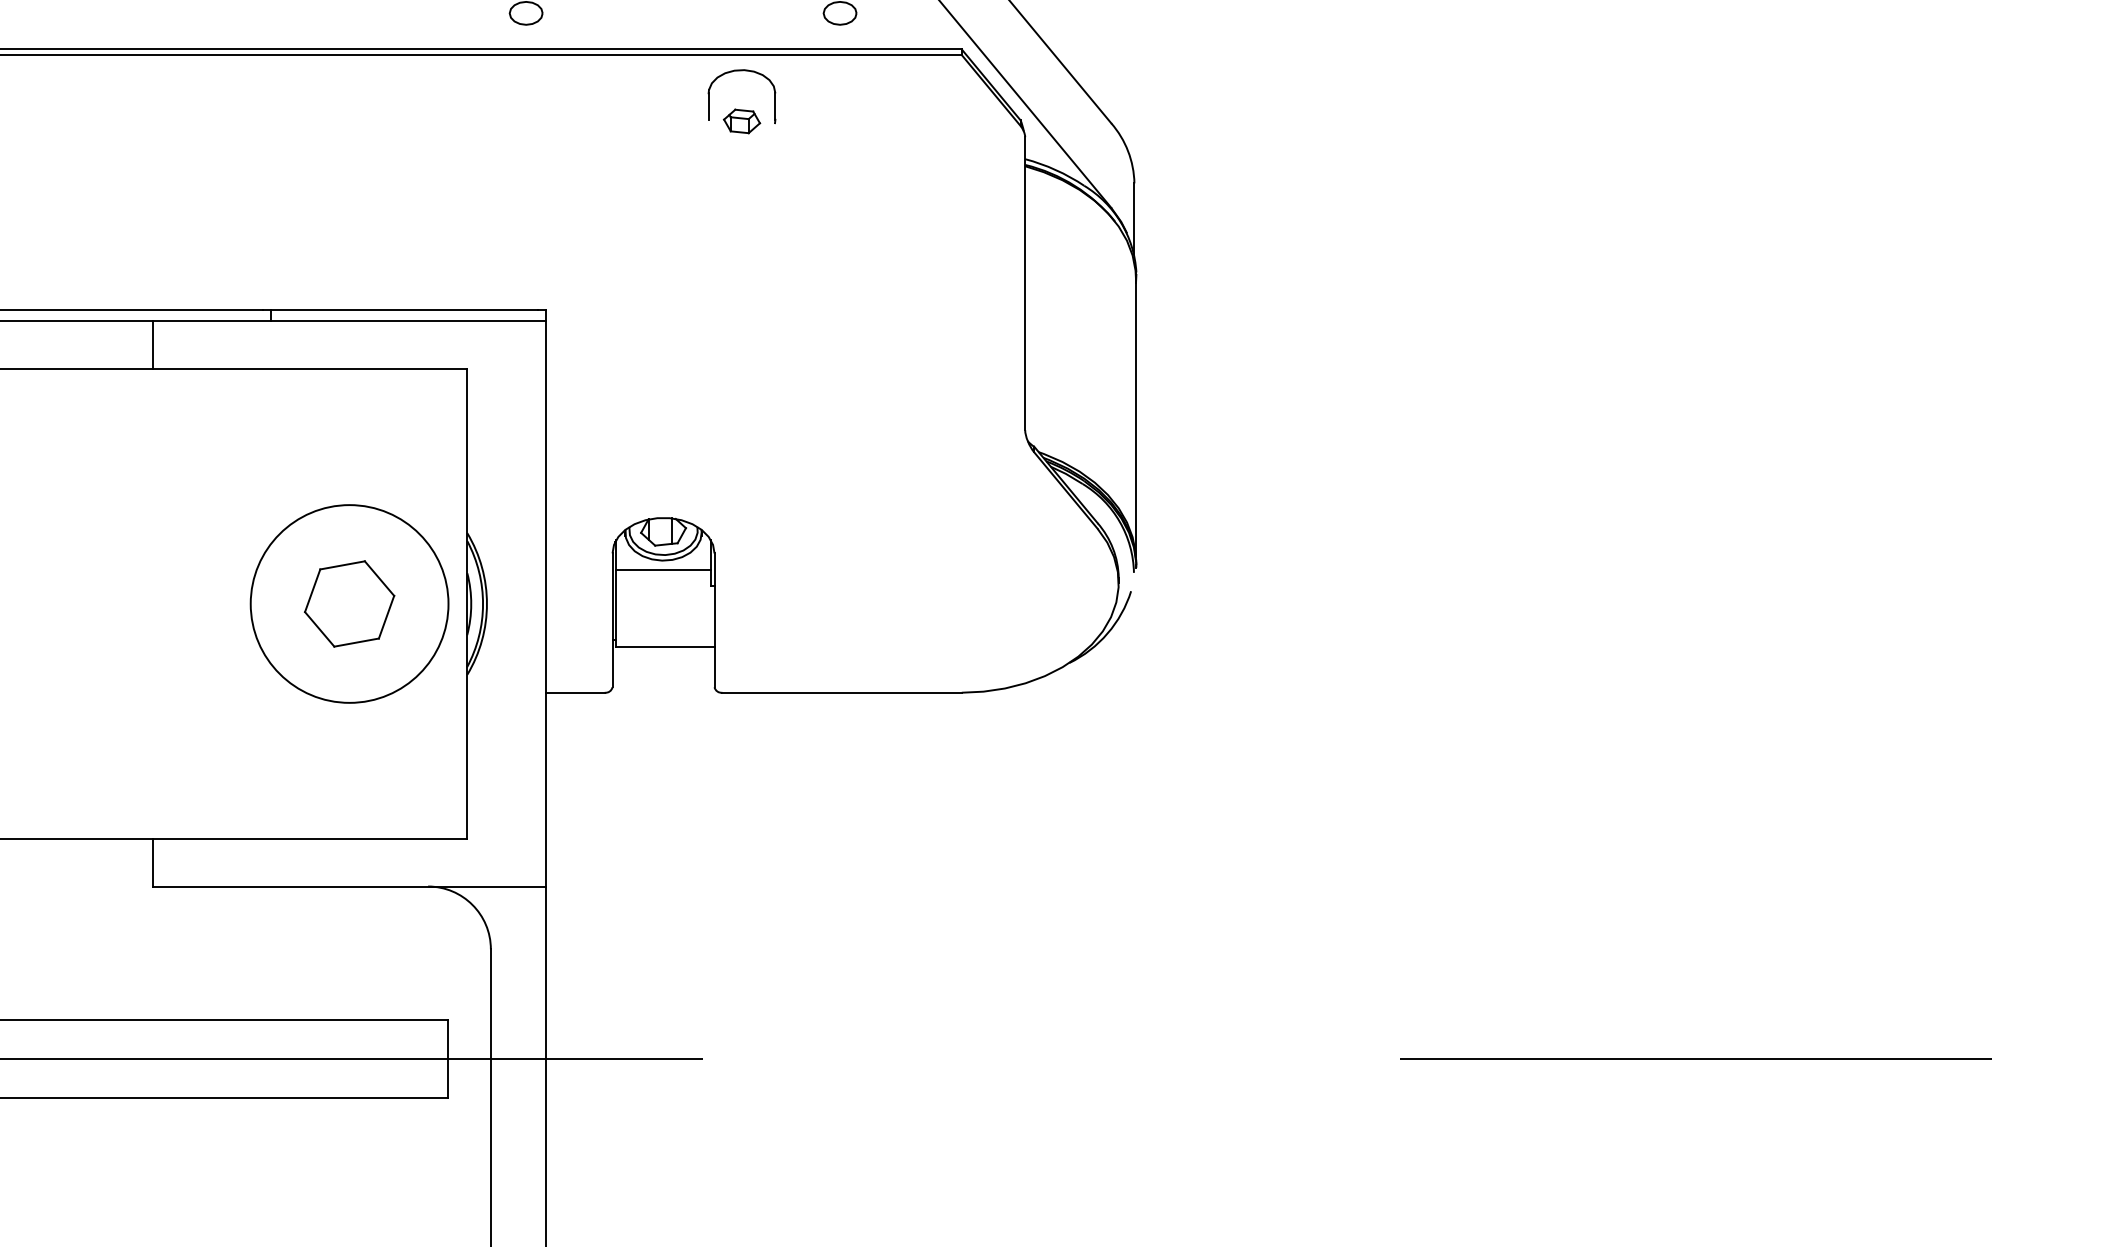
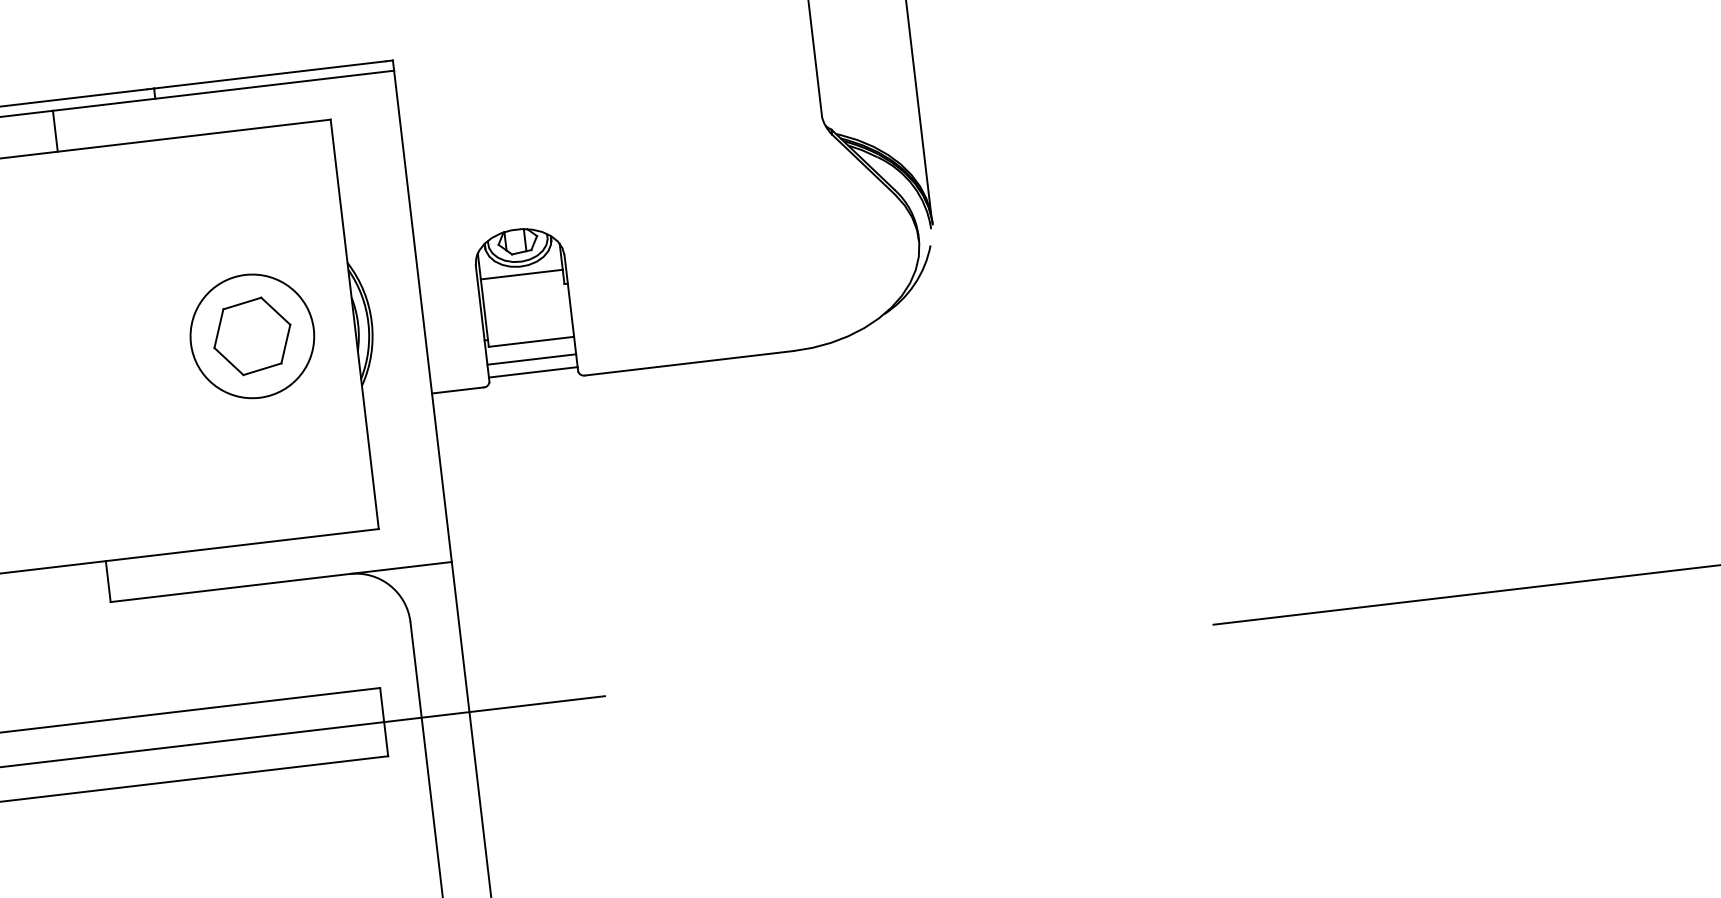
circle: (349, 603) -> (252, 335), size x0.71
line: (663, 667) -> (531, 359), added
line: (663, 682) -> (533, 372), added

